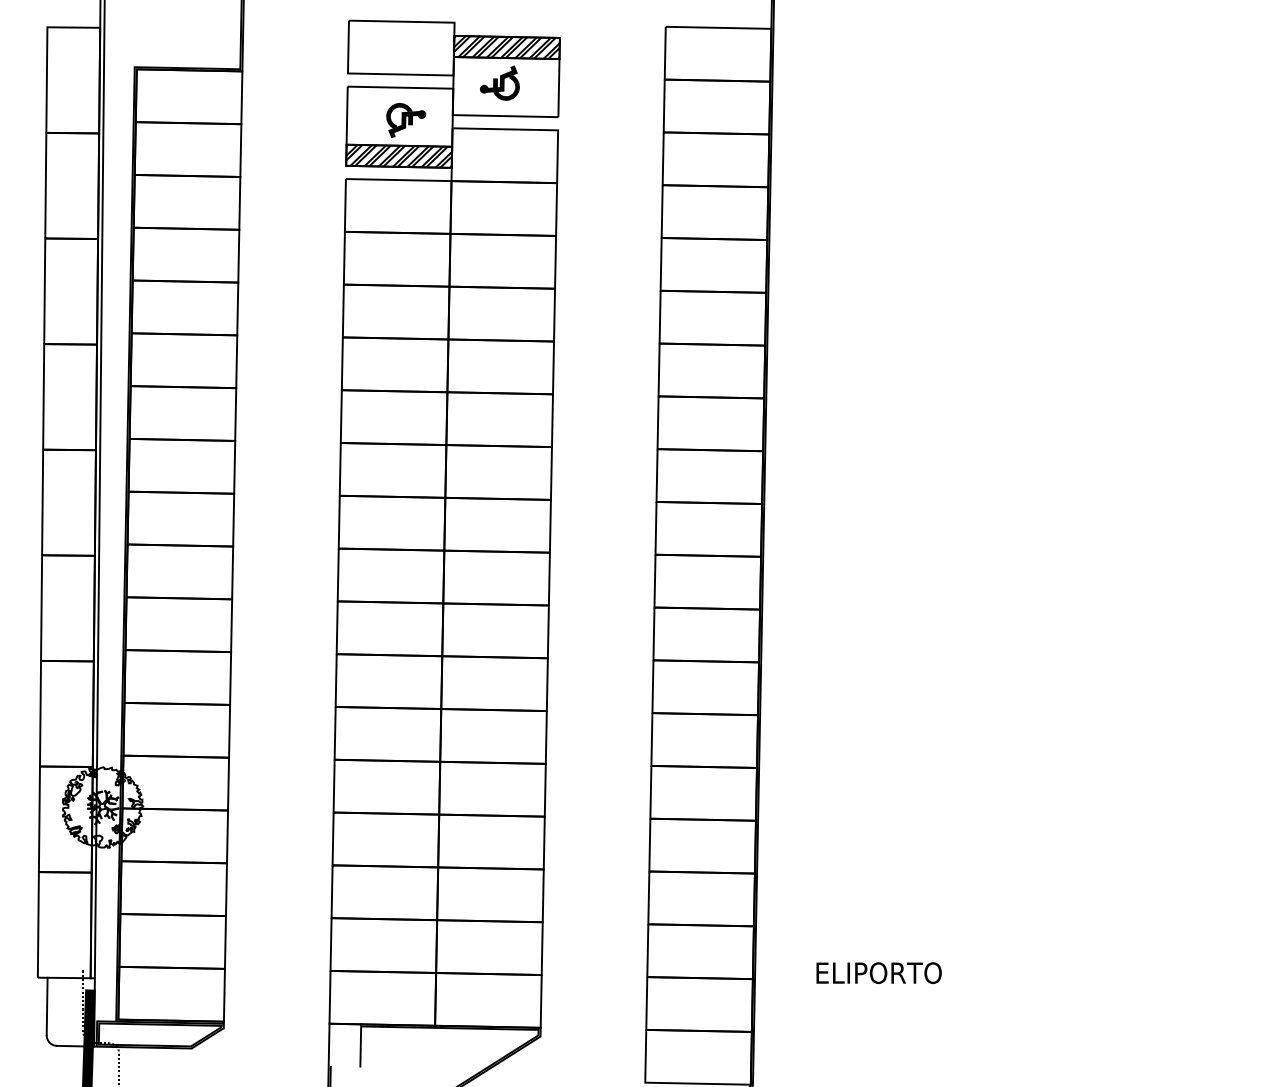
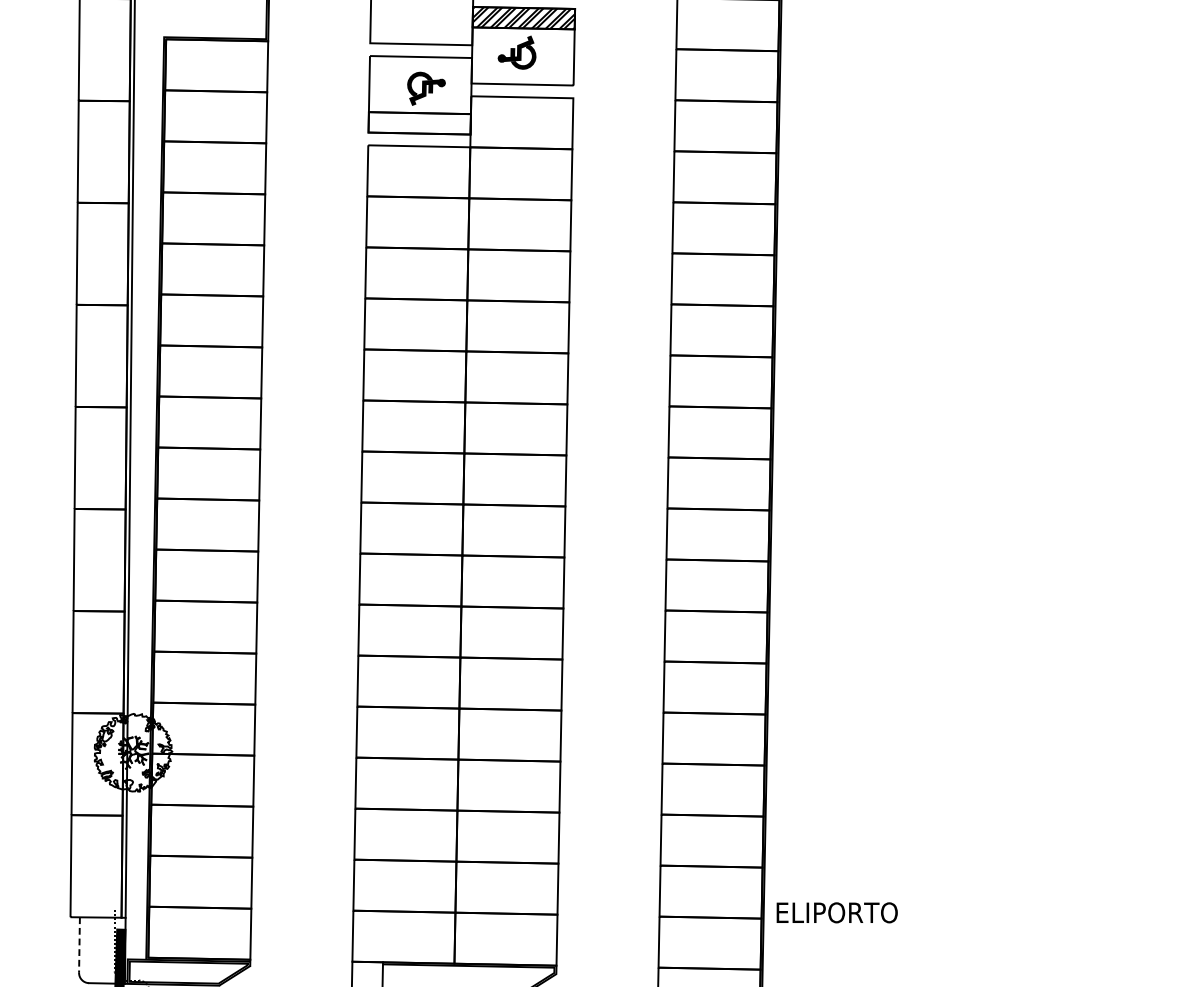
hatch: (399, 155) -> (420, 122), removed
text: (878, 972) -> (836, 912), moved
line: (47, 1006) -> (79, 945), solid -> dashed

